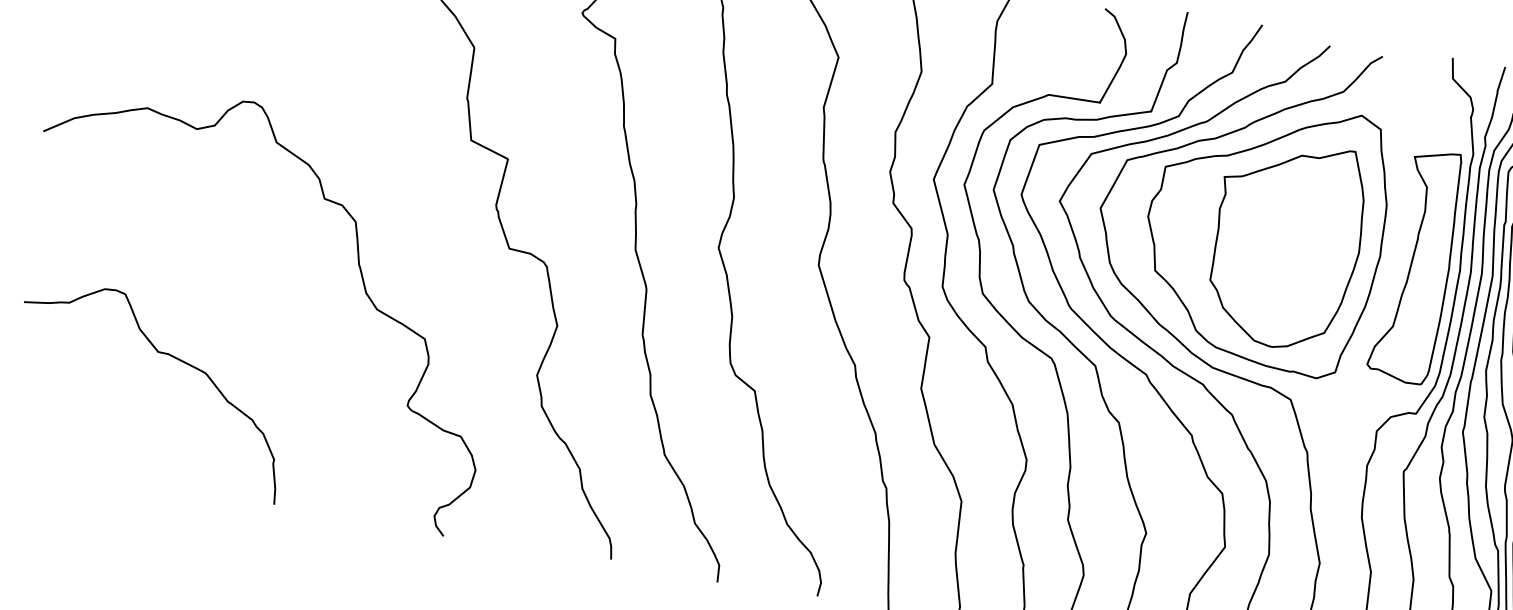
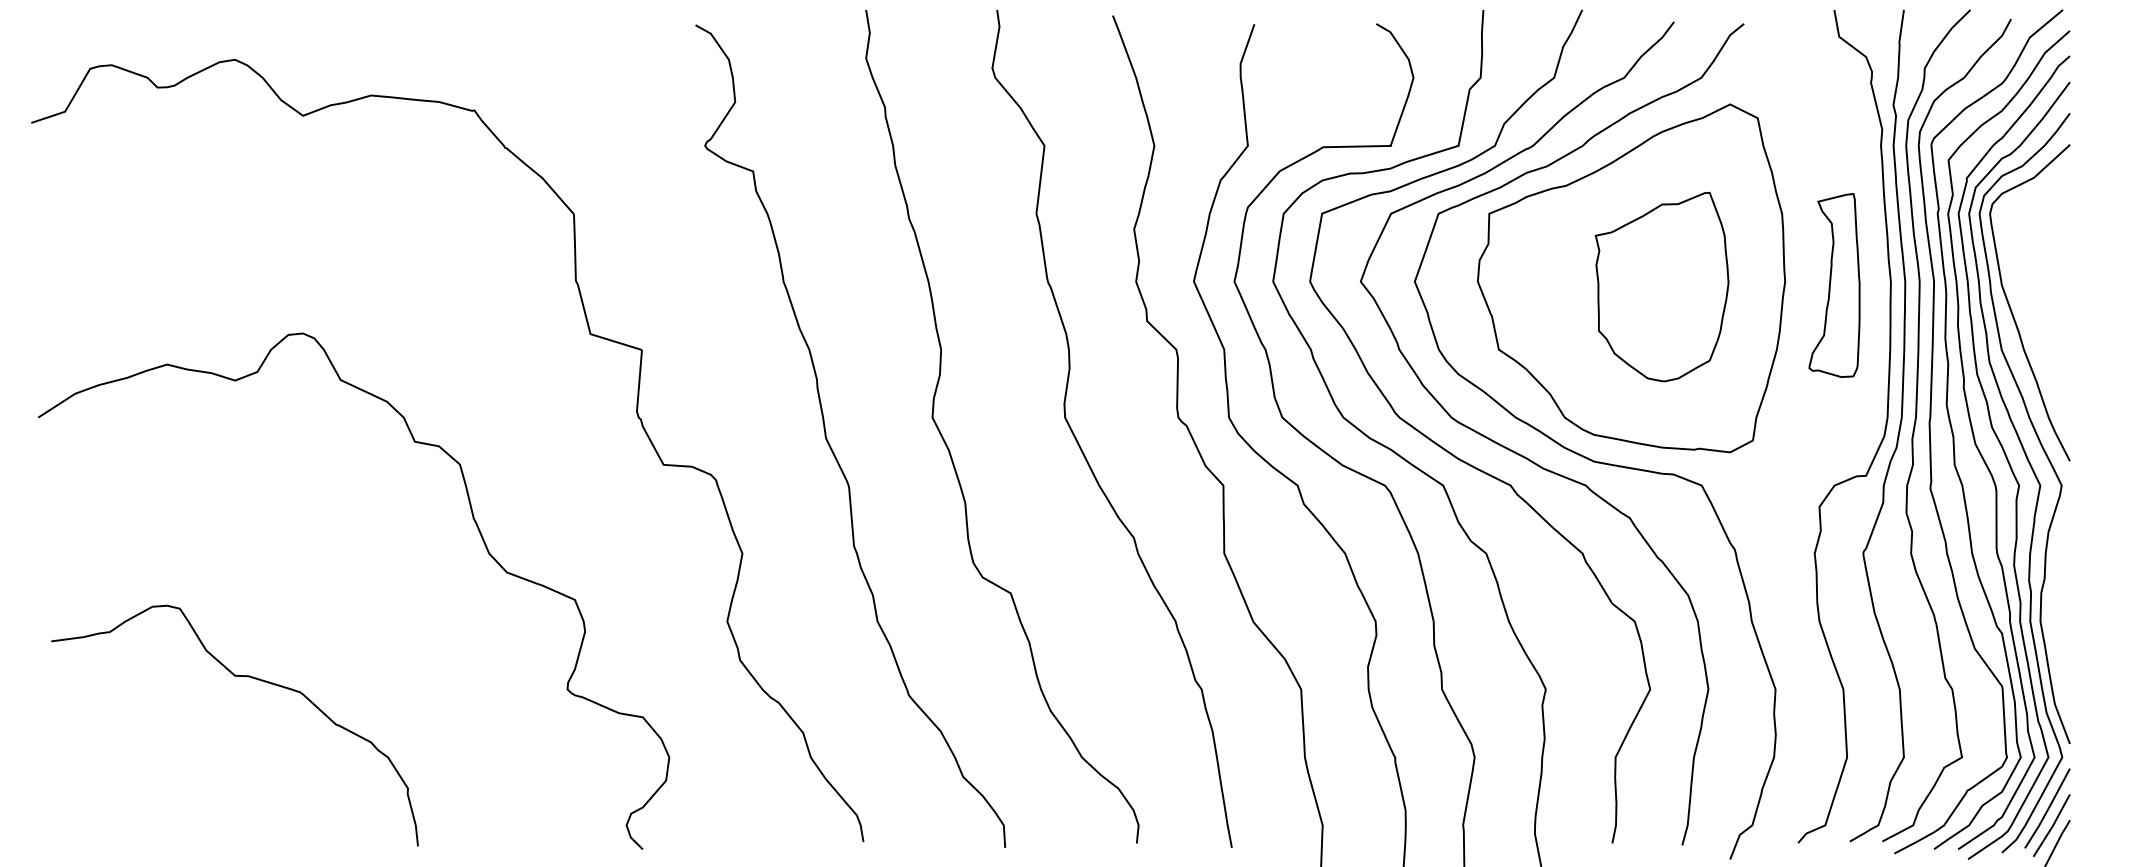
part: (1286, 244) -> (1661, 286), size x0.7
part: (1416, 265) -> (1834, 285), size x0.6

